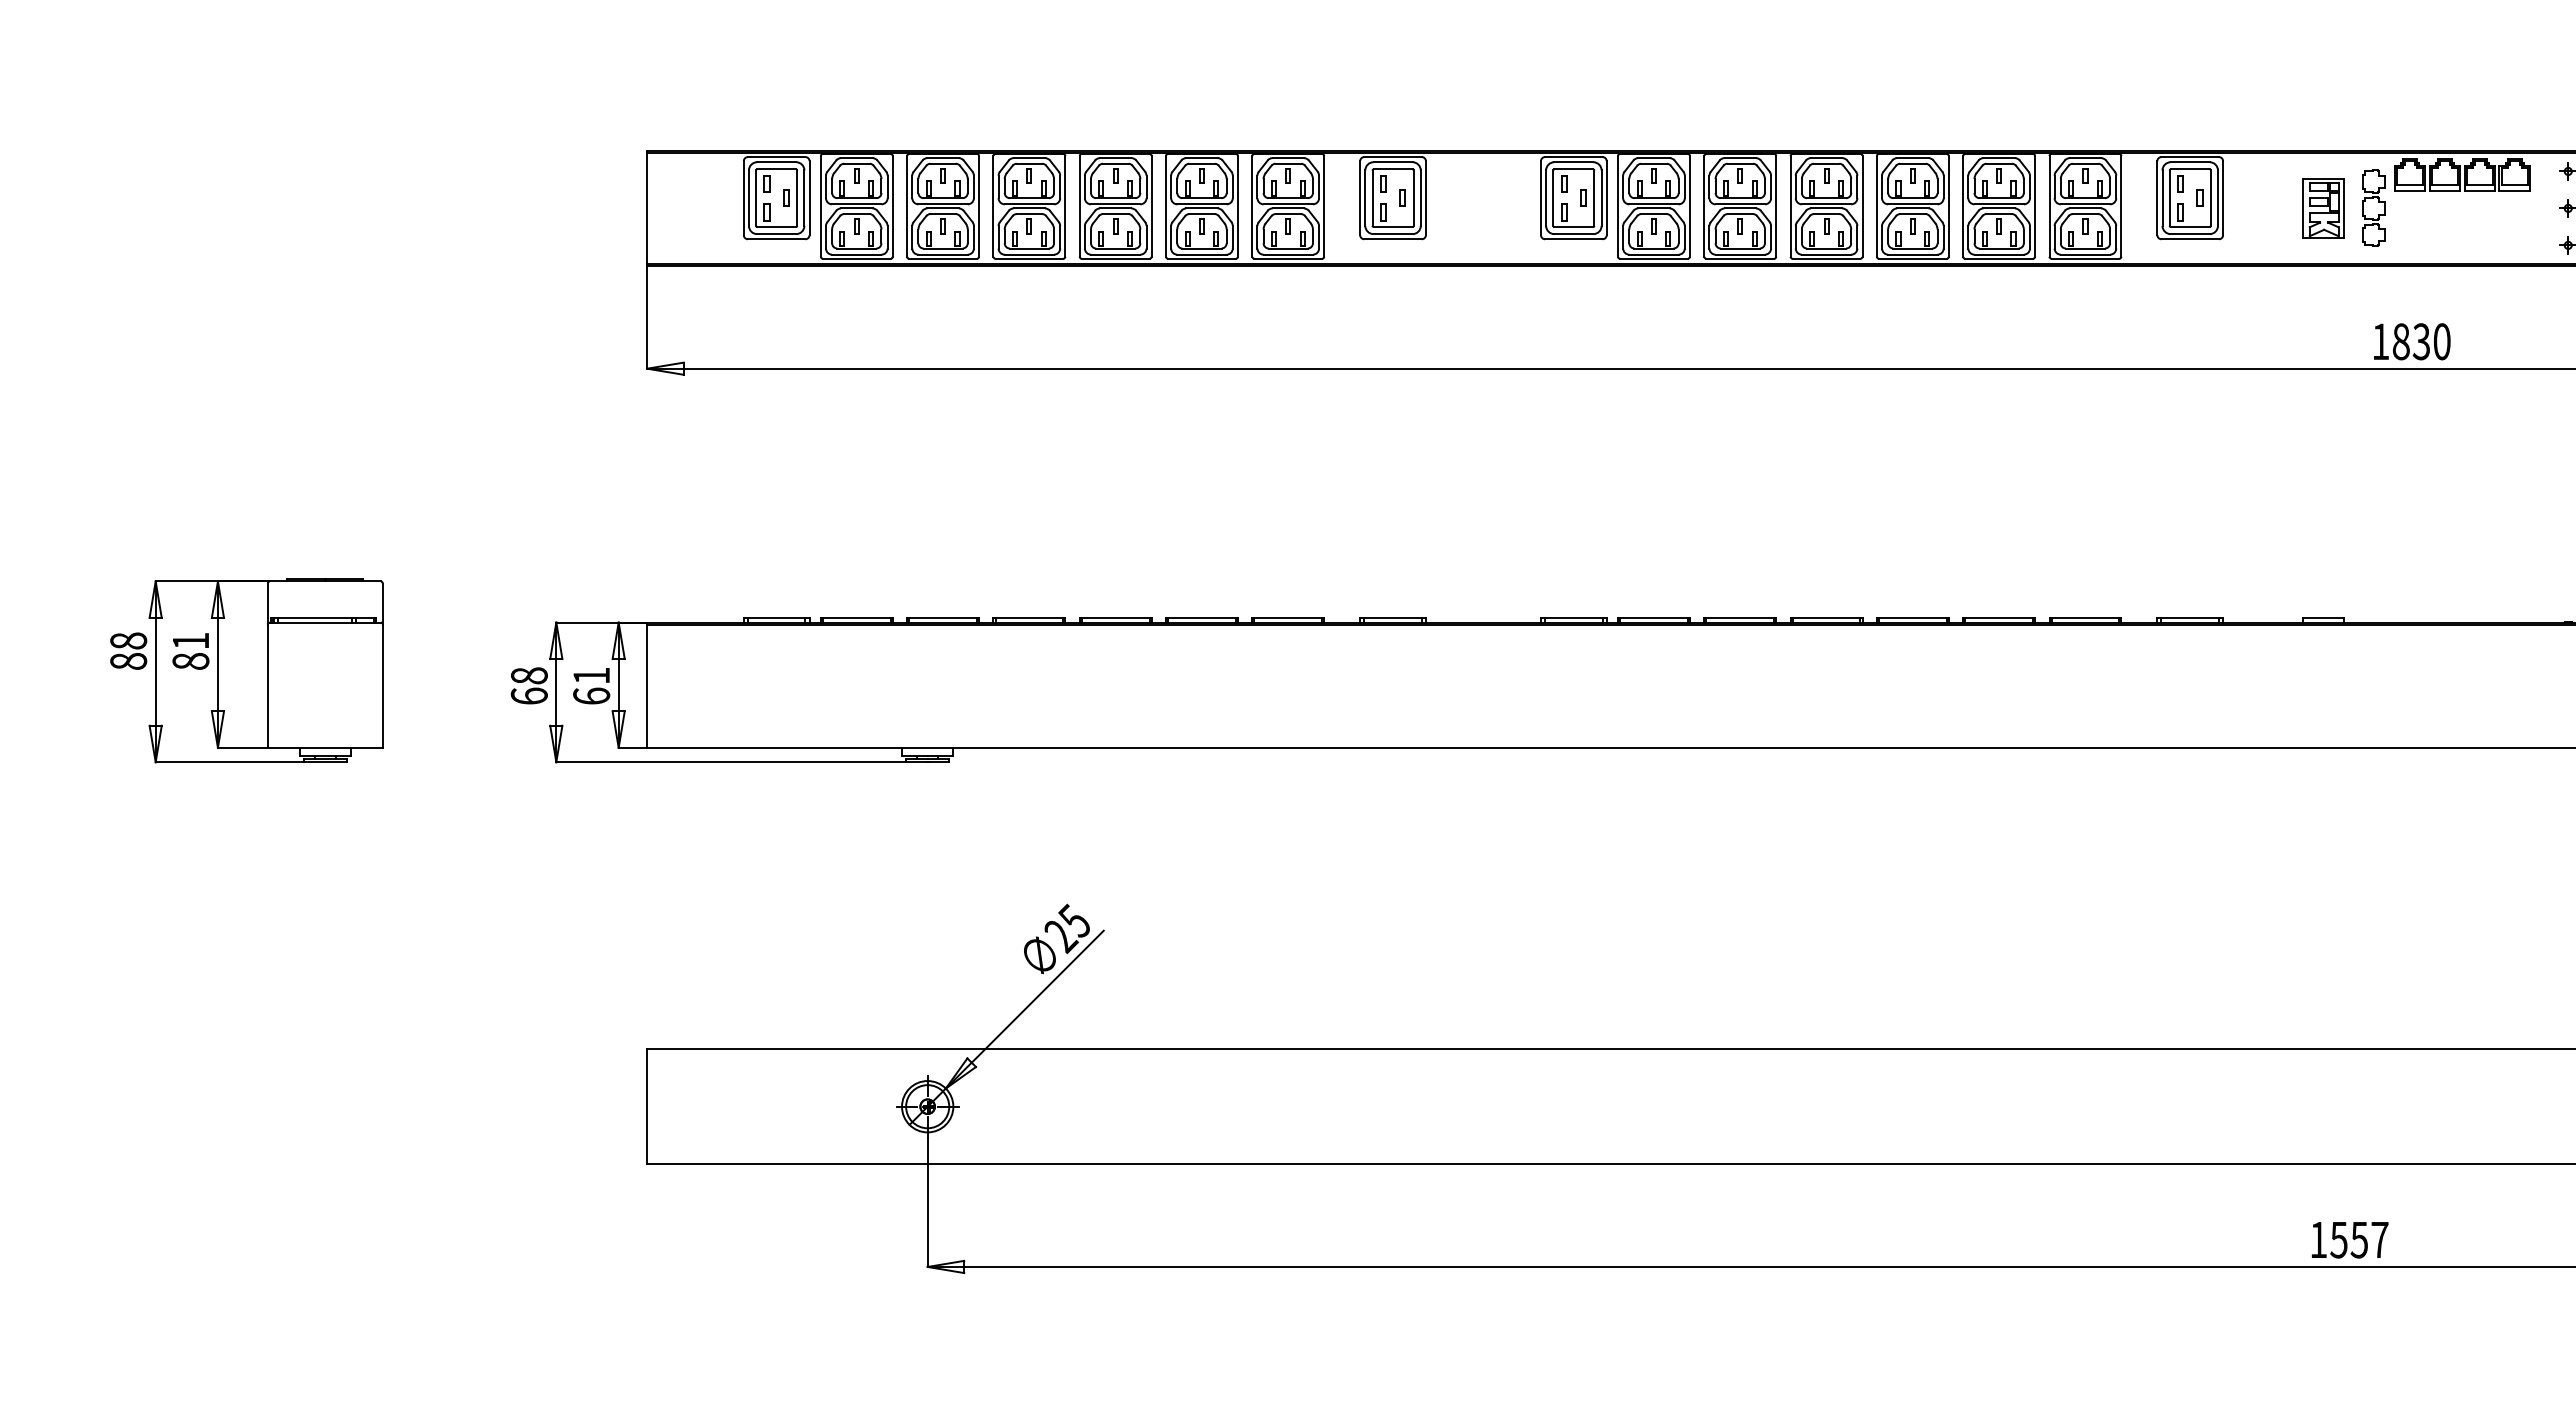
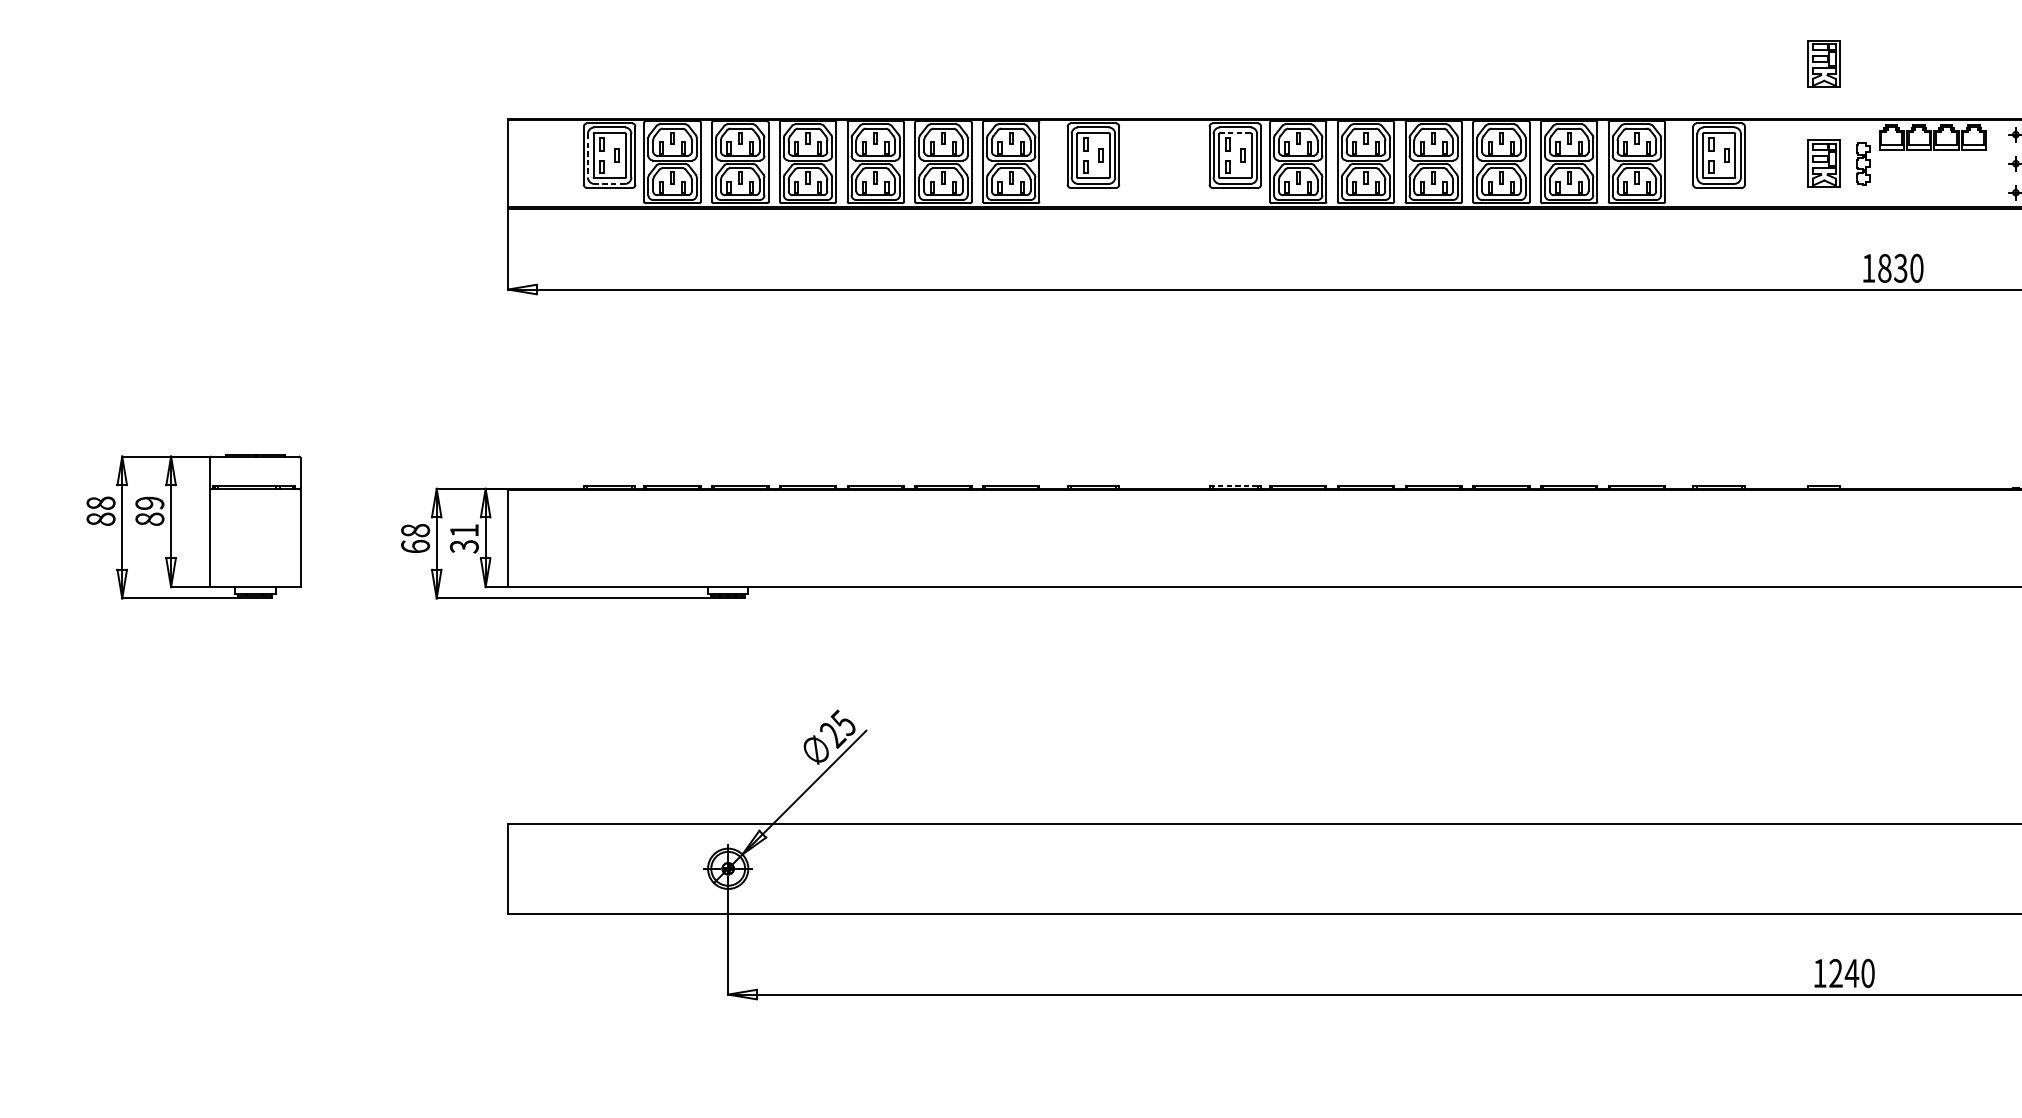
part: (2323, 81) -> (1823, 64), added
line: (1573, 169) -> (1235, 133), solid -> dashed
line: (748, 198) -> (587, 155), solid -> dashed
part: (2373, 207) -> (1863, 163), size x0.7
line: (776, 234) -> (609, 184), solid -> dashed
line: (1573, 618) -> (1235, 485), solid -> dashed
text: (190, 640) -> (149, 502), 81 -> 89
text: (591, 696) -> (464, 546), 61 -> 31
text: (2359, 1239) -> (1852, 973), 1557 -> 1240

